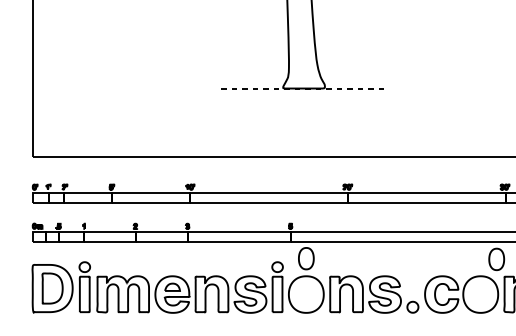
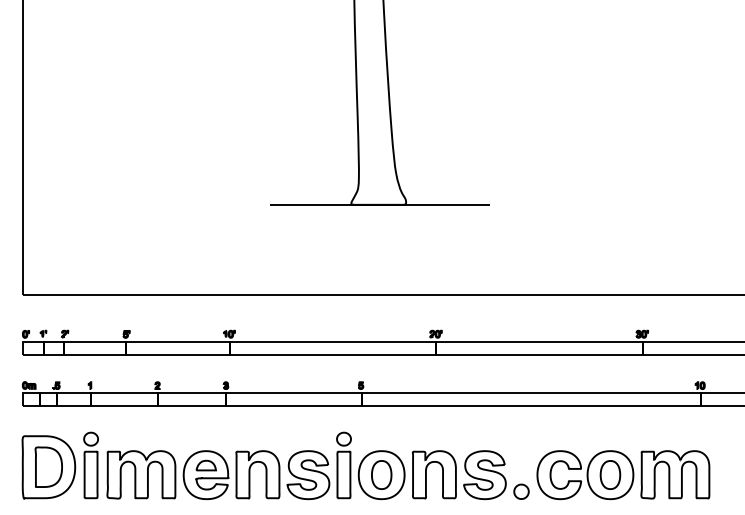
line: (305, 88) -> (380, 204), dashed -> solid
part: (306, 258) -> (381, 474), moved
part: (496, 259) -> (610, 474), moved

